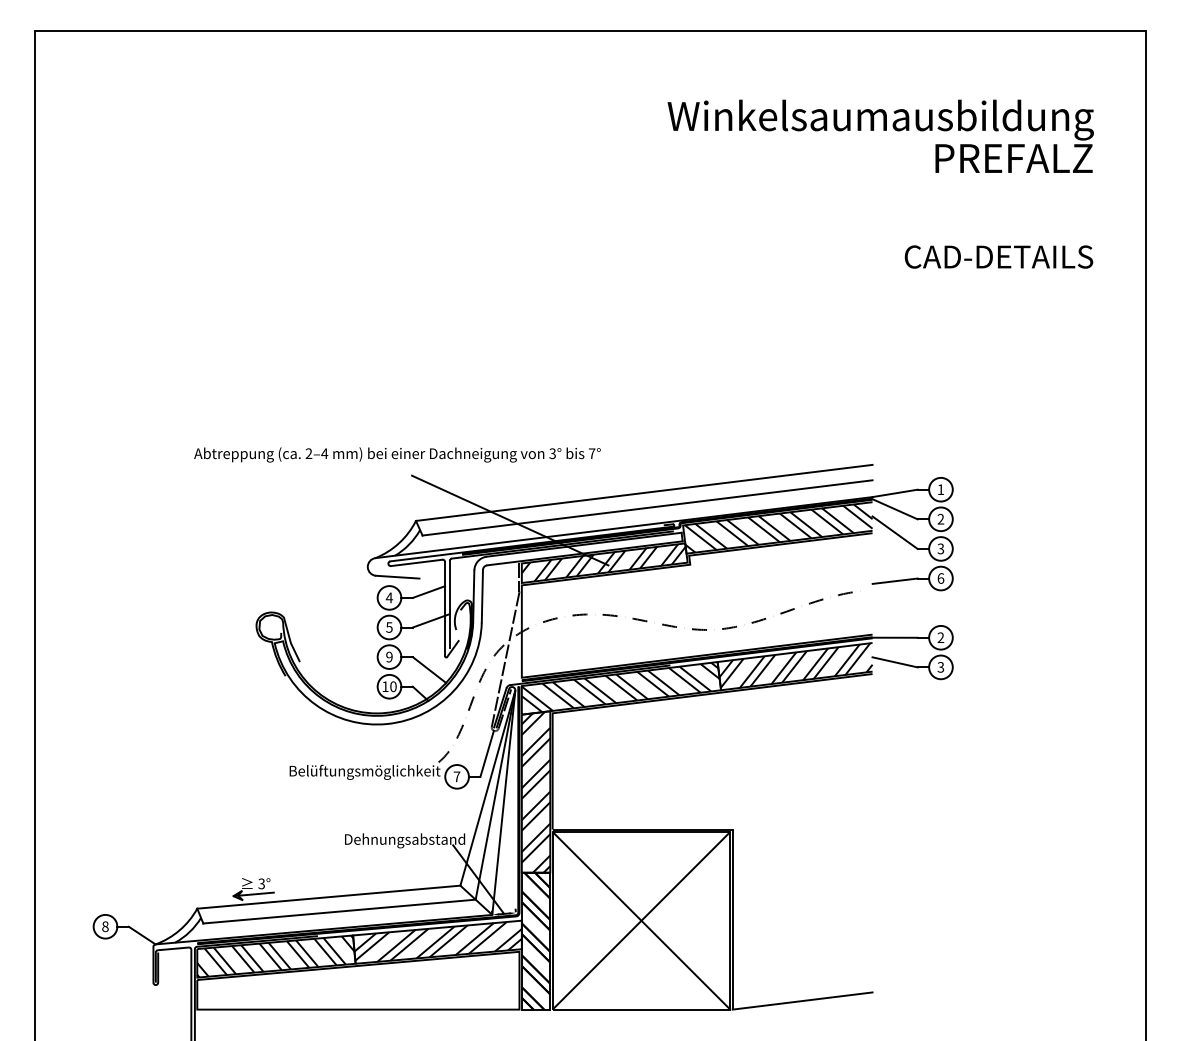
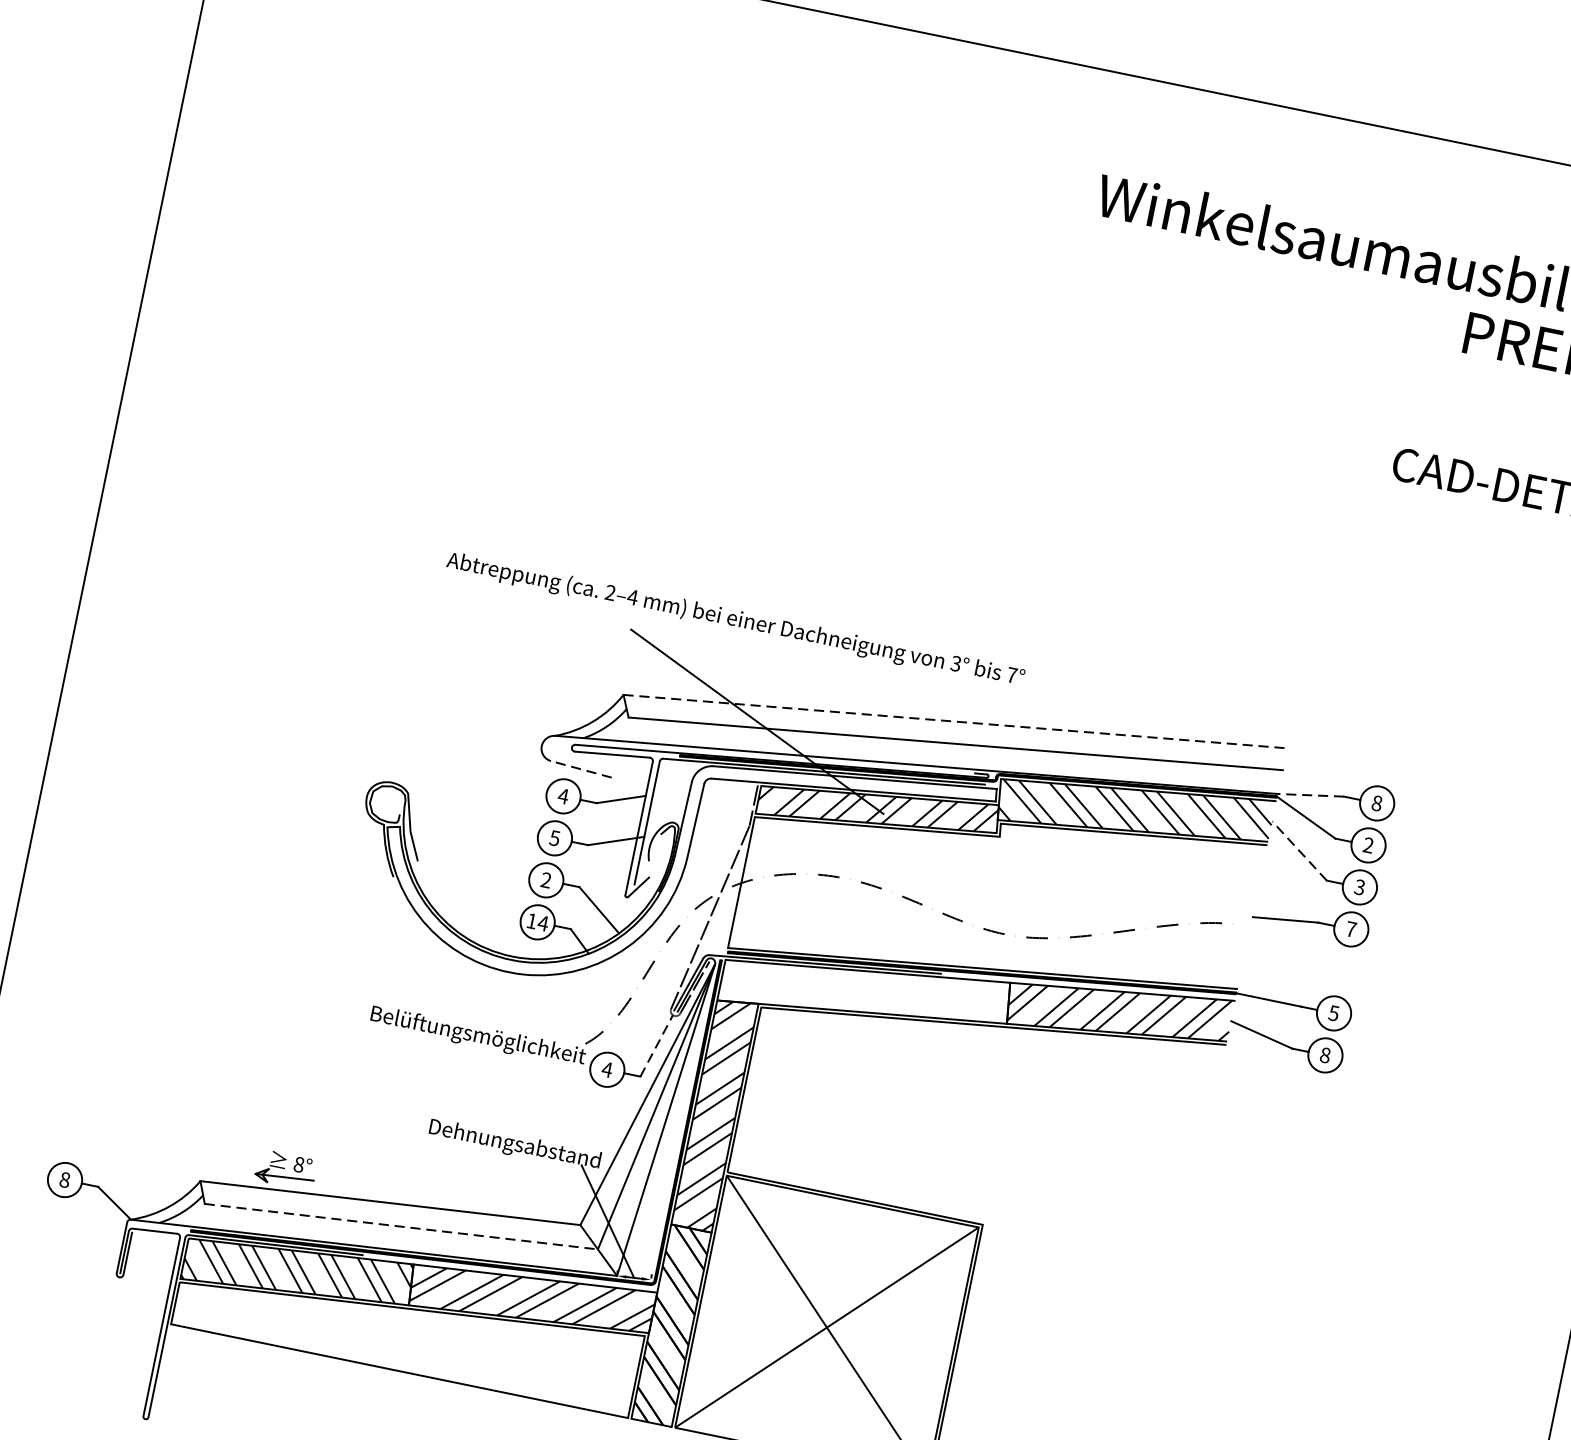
text: (397, 454) -> (735, 619), moved
text: (940, 489) -> (1376, 803), 1 -> 8
line: (644, 492) -> (955, 721), solid -> dashed
line: (895, 493) -> (1311, 795), solid -> dashed
line: (895, 532) -> (1300, 850), solid -> dashed
line: (397, 577) -> (580, 769), solid -> dashed
text: (940, 578) -> (1350, 929), 6 -> 7
text: (940, 637) -> (1333, 1012), 2 -> 5
text: (389, 657) -> (546, 880), 9 -> 2
text: (940, 667) -> (1324, 1055), 3 -> 8
text: (392, 686) -> (542, 922), 10 -> 14
hatch: (620, 687) -> (865, 990), removed
line: (487, 753) -> (657, 1045), solid -> dashed
text: (456, 776) -> (606, 1069), 7 -> 4
text: (261, 883) -> (298, 1164), 3° -> 8°
line: (339, 911) -> (401, 1226), solid -> dashed

